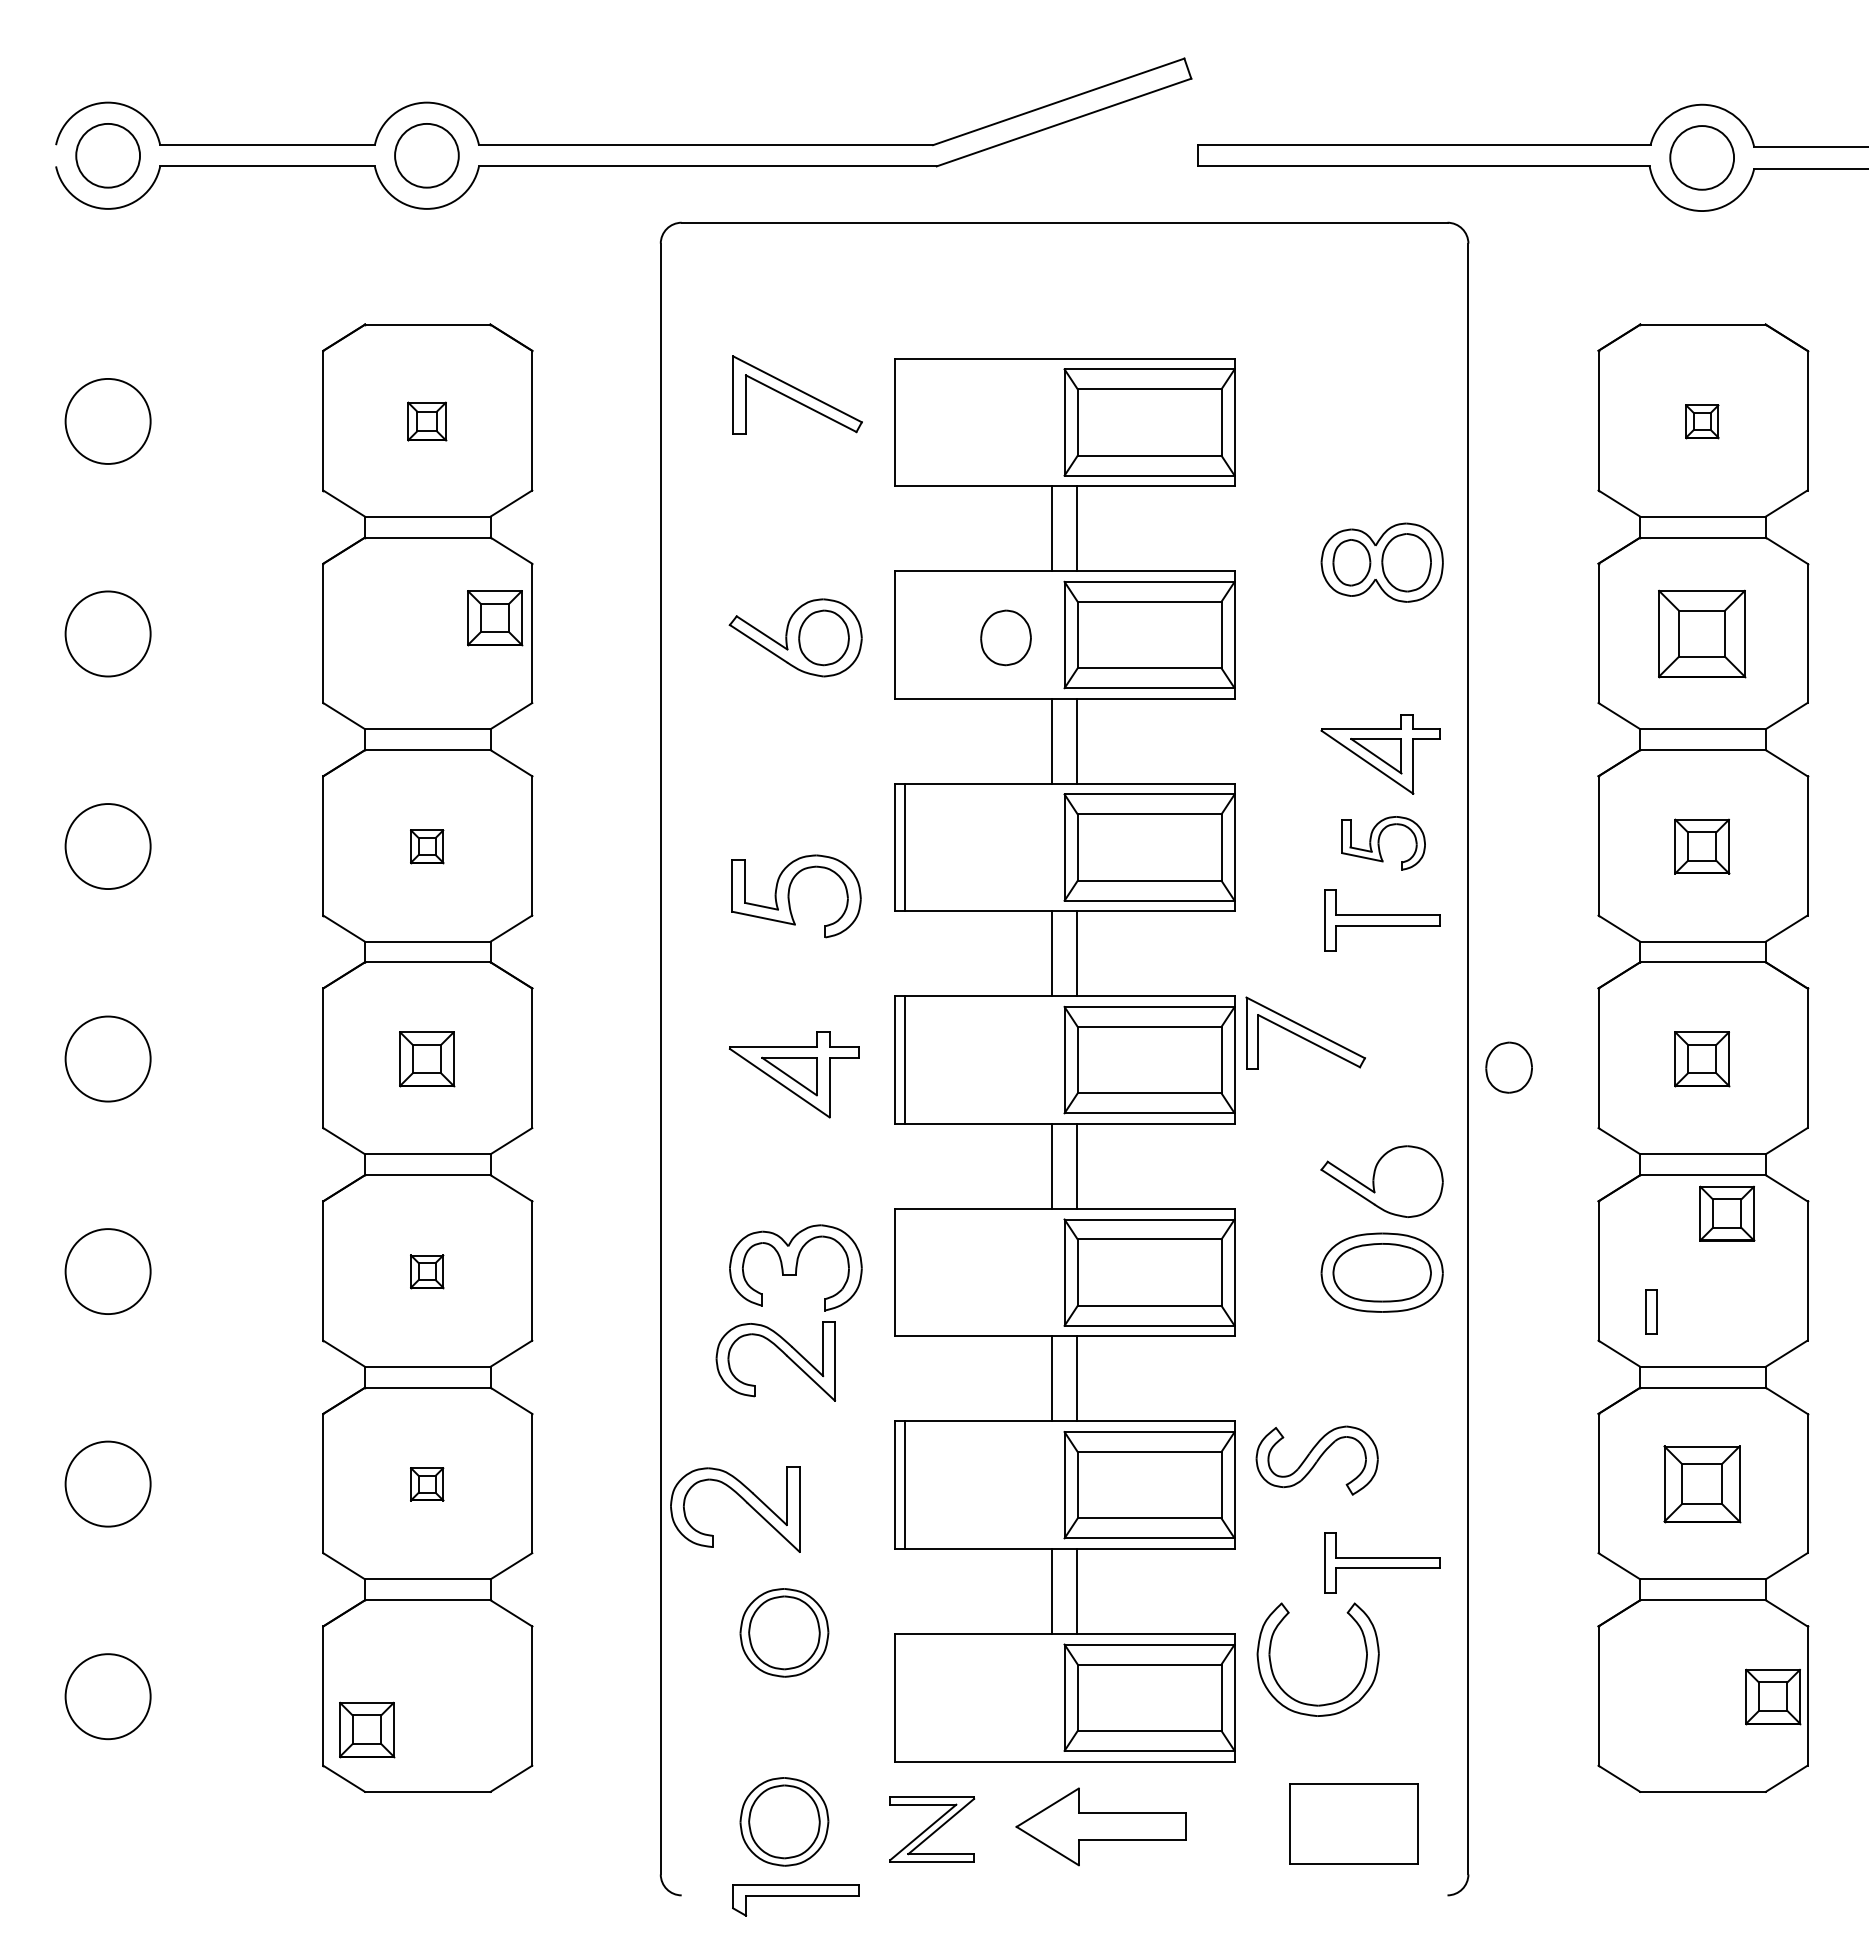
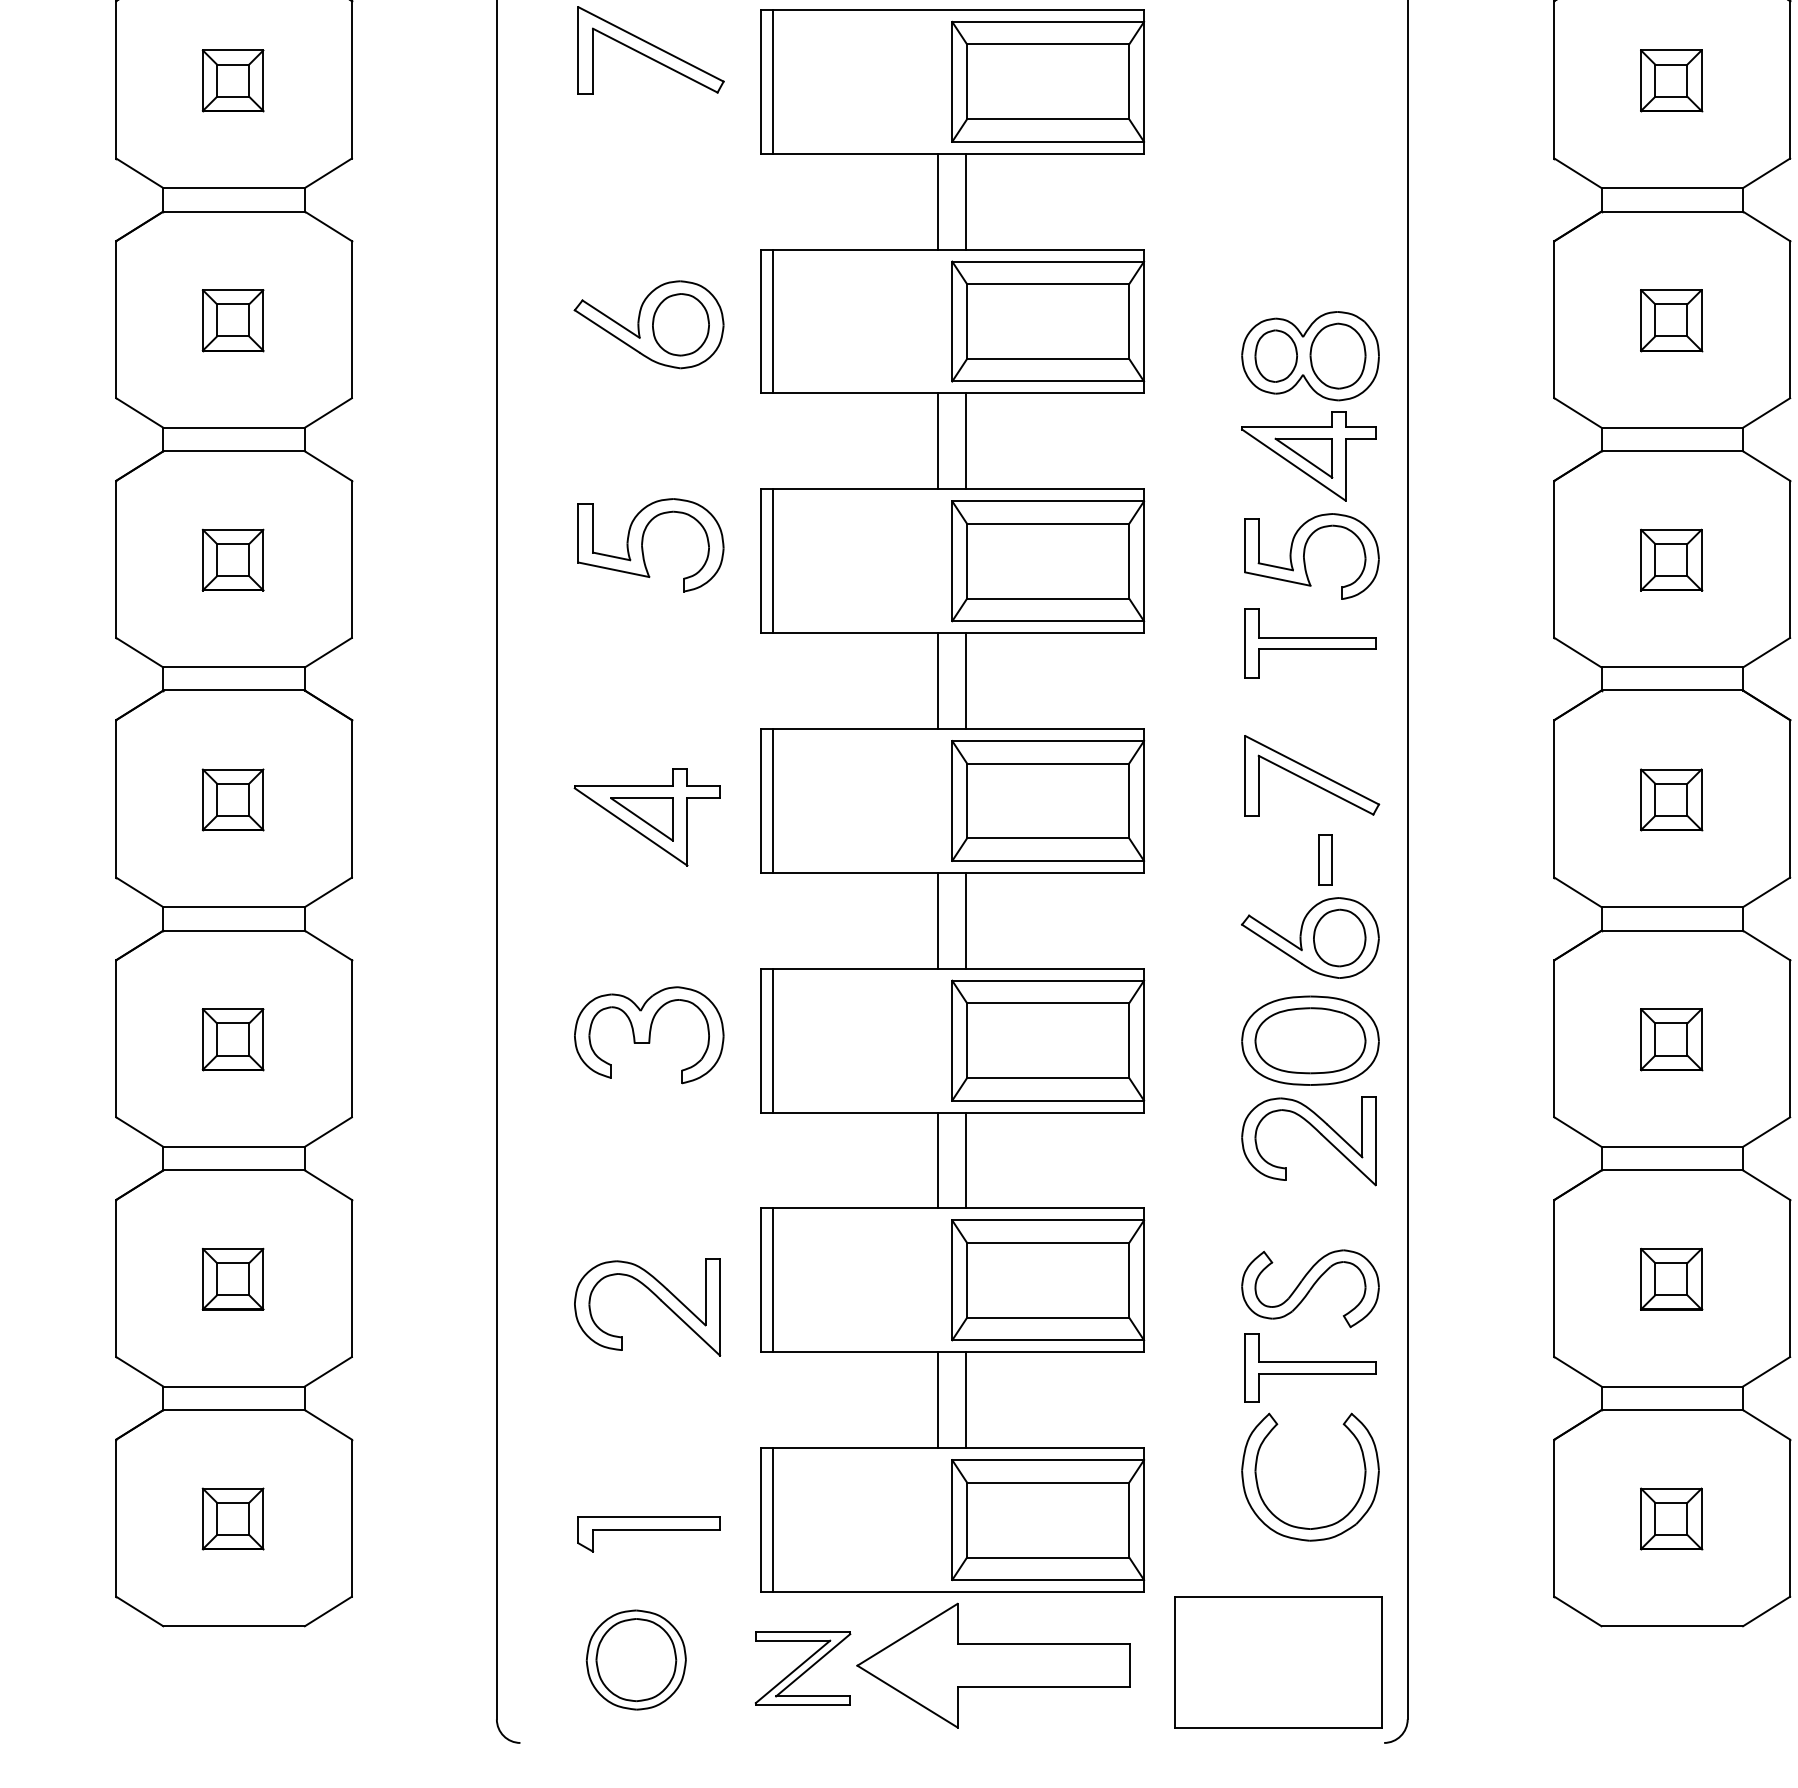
part: (427, 421) -> (233, 80), size x1.43
part: (1702, 421) -> (1671, 80), size x1.67
line: (905, 422) -> (772, 81), added
part: (1381, 562) -> (1309, 355), moved
part: (495, 618) -> (233, 320), moved
line: (905, 634) -> (772, 320), added
part: (1702, 634) -> (1671, 320), size x0.62
part: (1005, 637) -> (885, 324), removed
part: (1383, 842) -> (1311, 555), size x1.43
part: (427, 846) -> (233, 560), size x1.67
part: (789, 896) -> (643, 545), moved
part: (1305, 1032) -> (1311, 775), moved
part: (1508, 1067) -> (1339, 937), moved
part: (1727, 1213) -> (1671, 1039), moved
part: (427, 1271) -> (233, 1039), size x1.67
line: (905, 1272) -> (772, 1040), added
part: (1651, 1311) -> (1325, 858), moved
part: (783, 1353) -> (1317, 1131), moved
part: (1316, 1460) -> (1309, 1288), moved
part: (427, 1484) -> (233, 1279), size x1.67
part: (1702, 1484) -> (1671, 1279), size x0.71
part: (743, 1500) -> (656, 1297), moved
part: (784, 1632) -> (636, 1446), removed
part: (1773, 1696) -> (1671, 1518), moved
line: (905, 1697) -> (772, 1519), added
part: (1309, 1703) -> (1300, 1526), moved
part: (367, 1729) -> (233, 1518), moved
part: (1353, 1823) -> (1278, 1661), size x1.43
part: (1100, 1826) -> (992, 1665), size x1.43
part: (795, 1900) -> (648, 1534), moved

